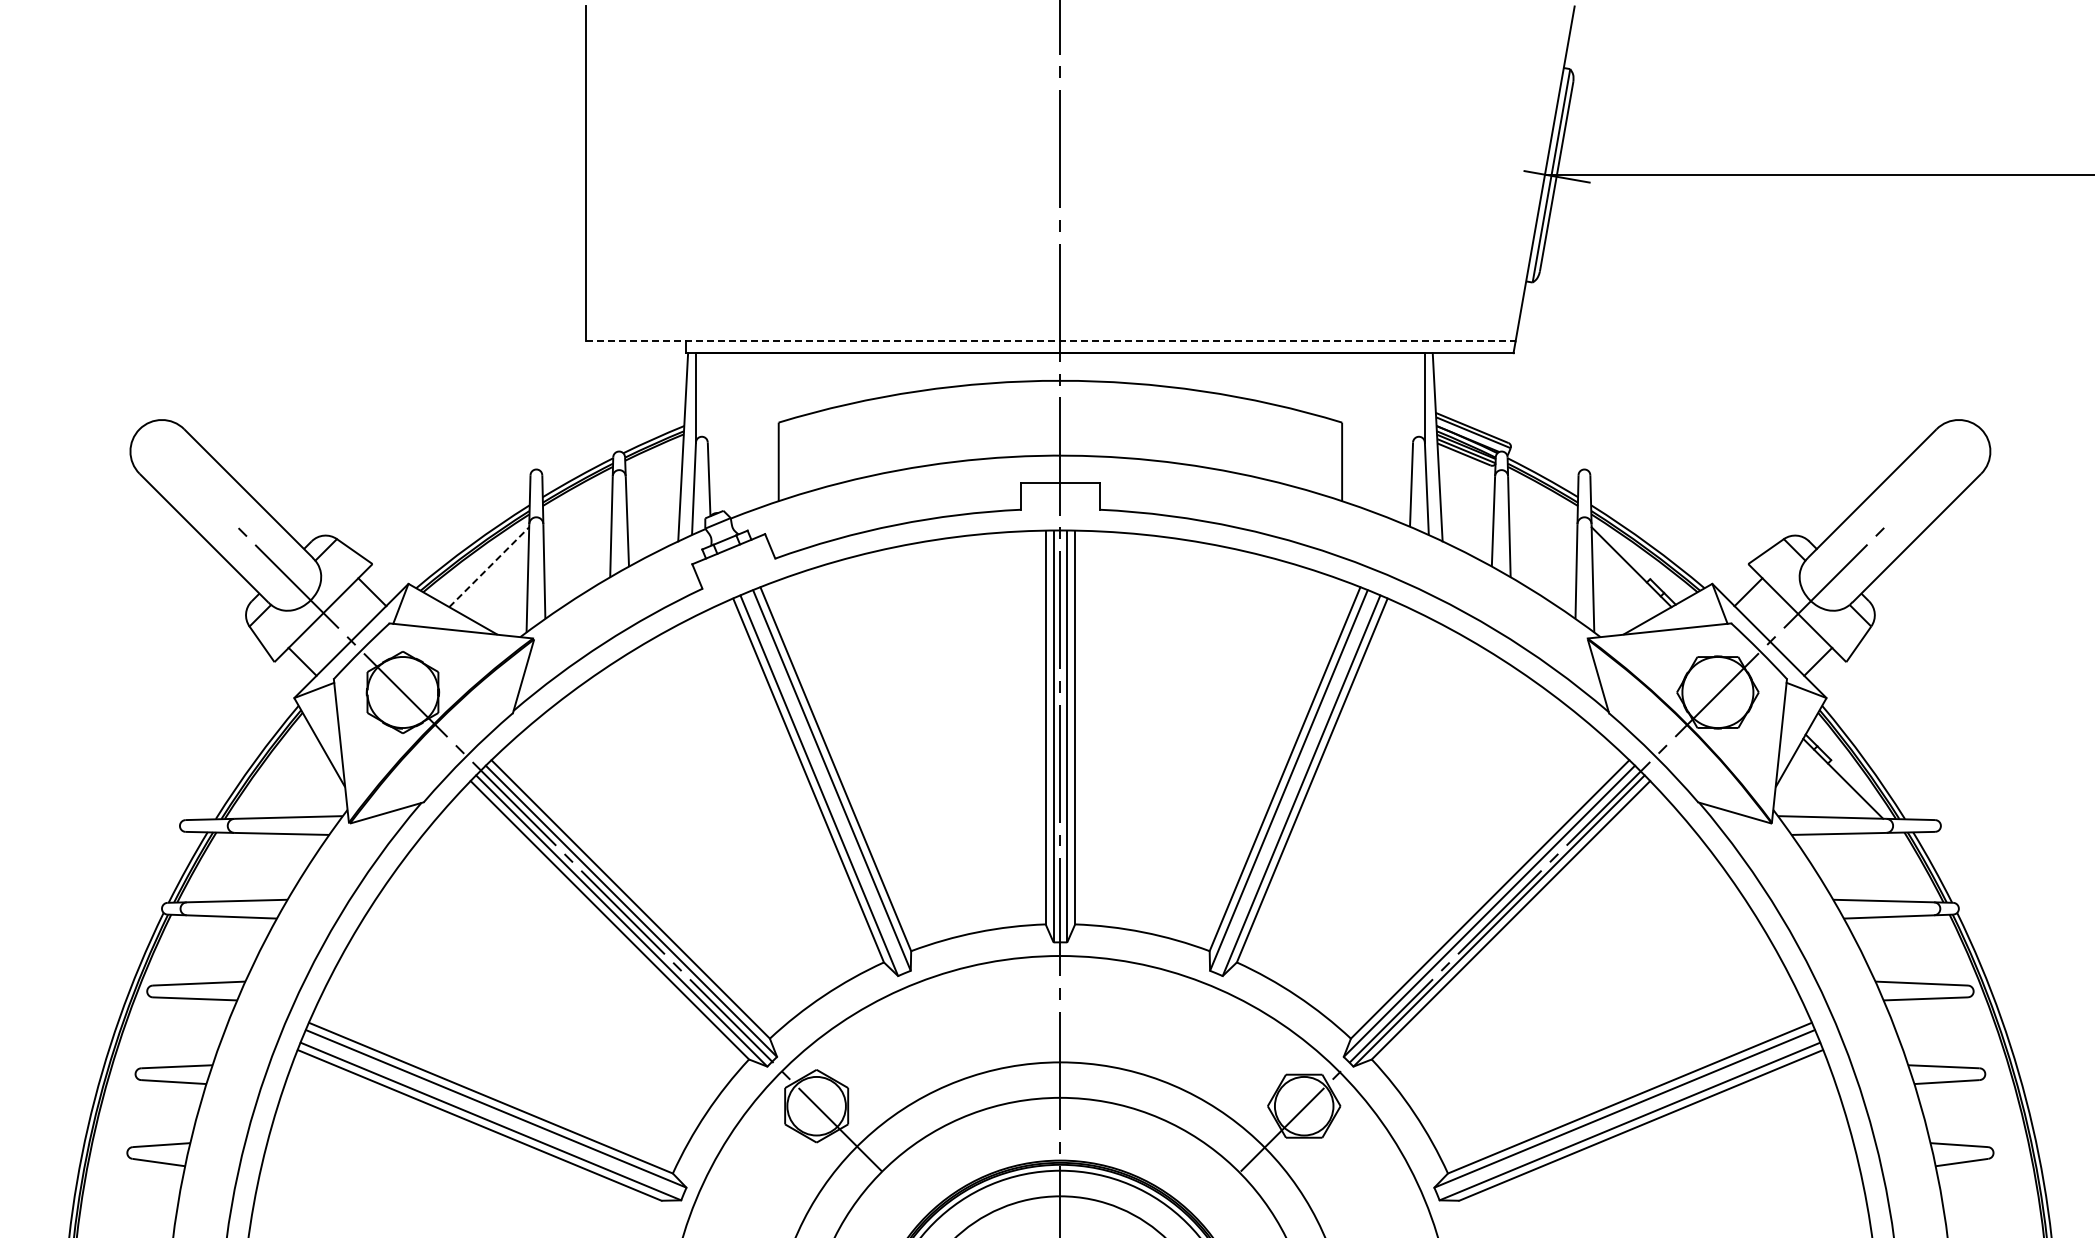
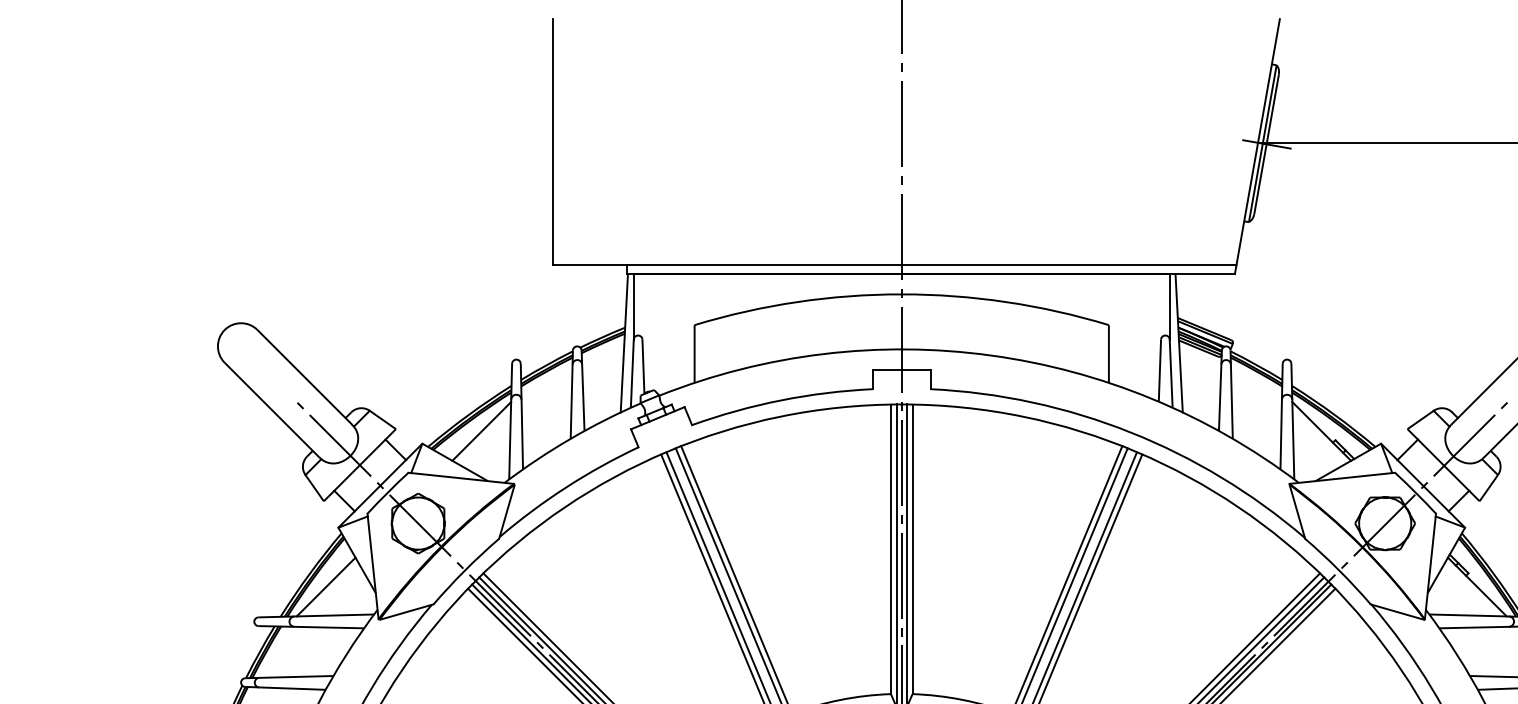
line: (1050, 341) -> (894, 265), dashed -> solid
line: (489, 567) -> (481, 431), dashed -> solid
line: (277, 778) -> (326, 586), added

